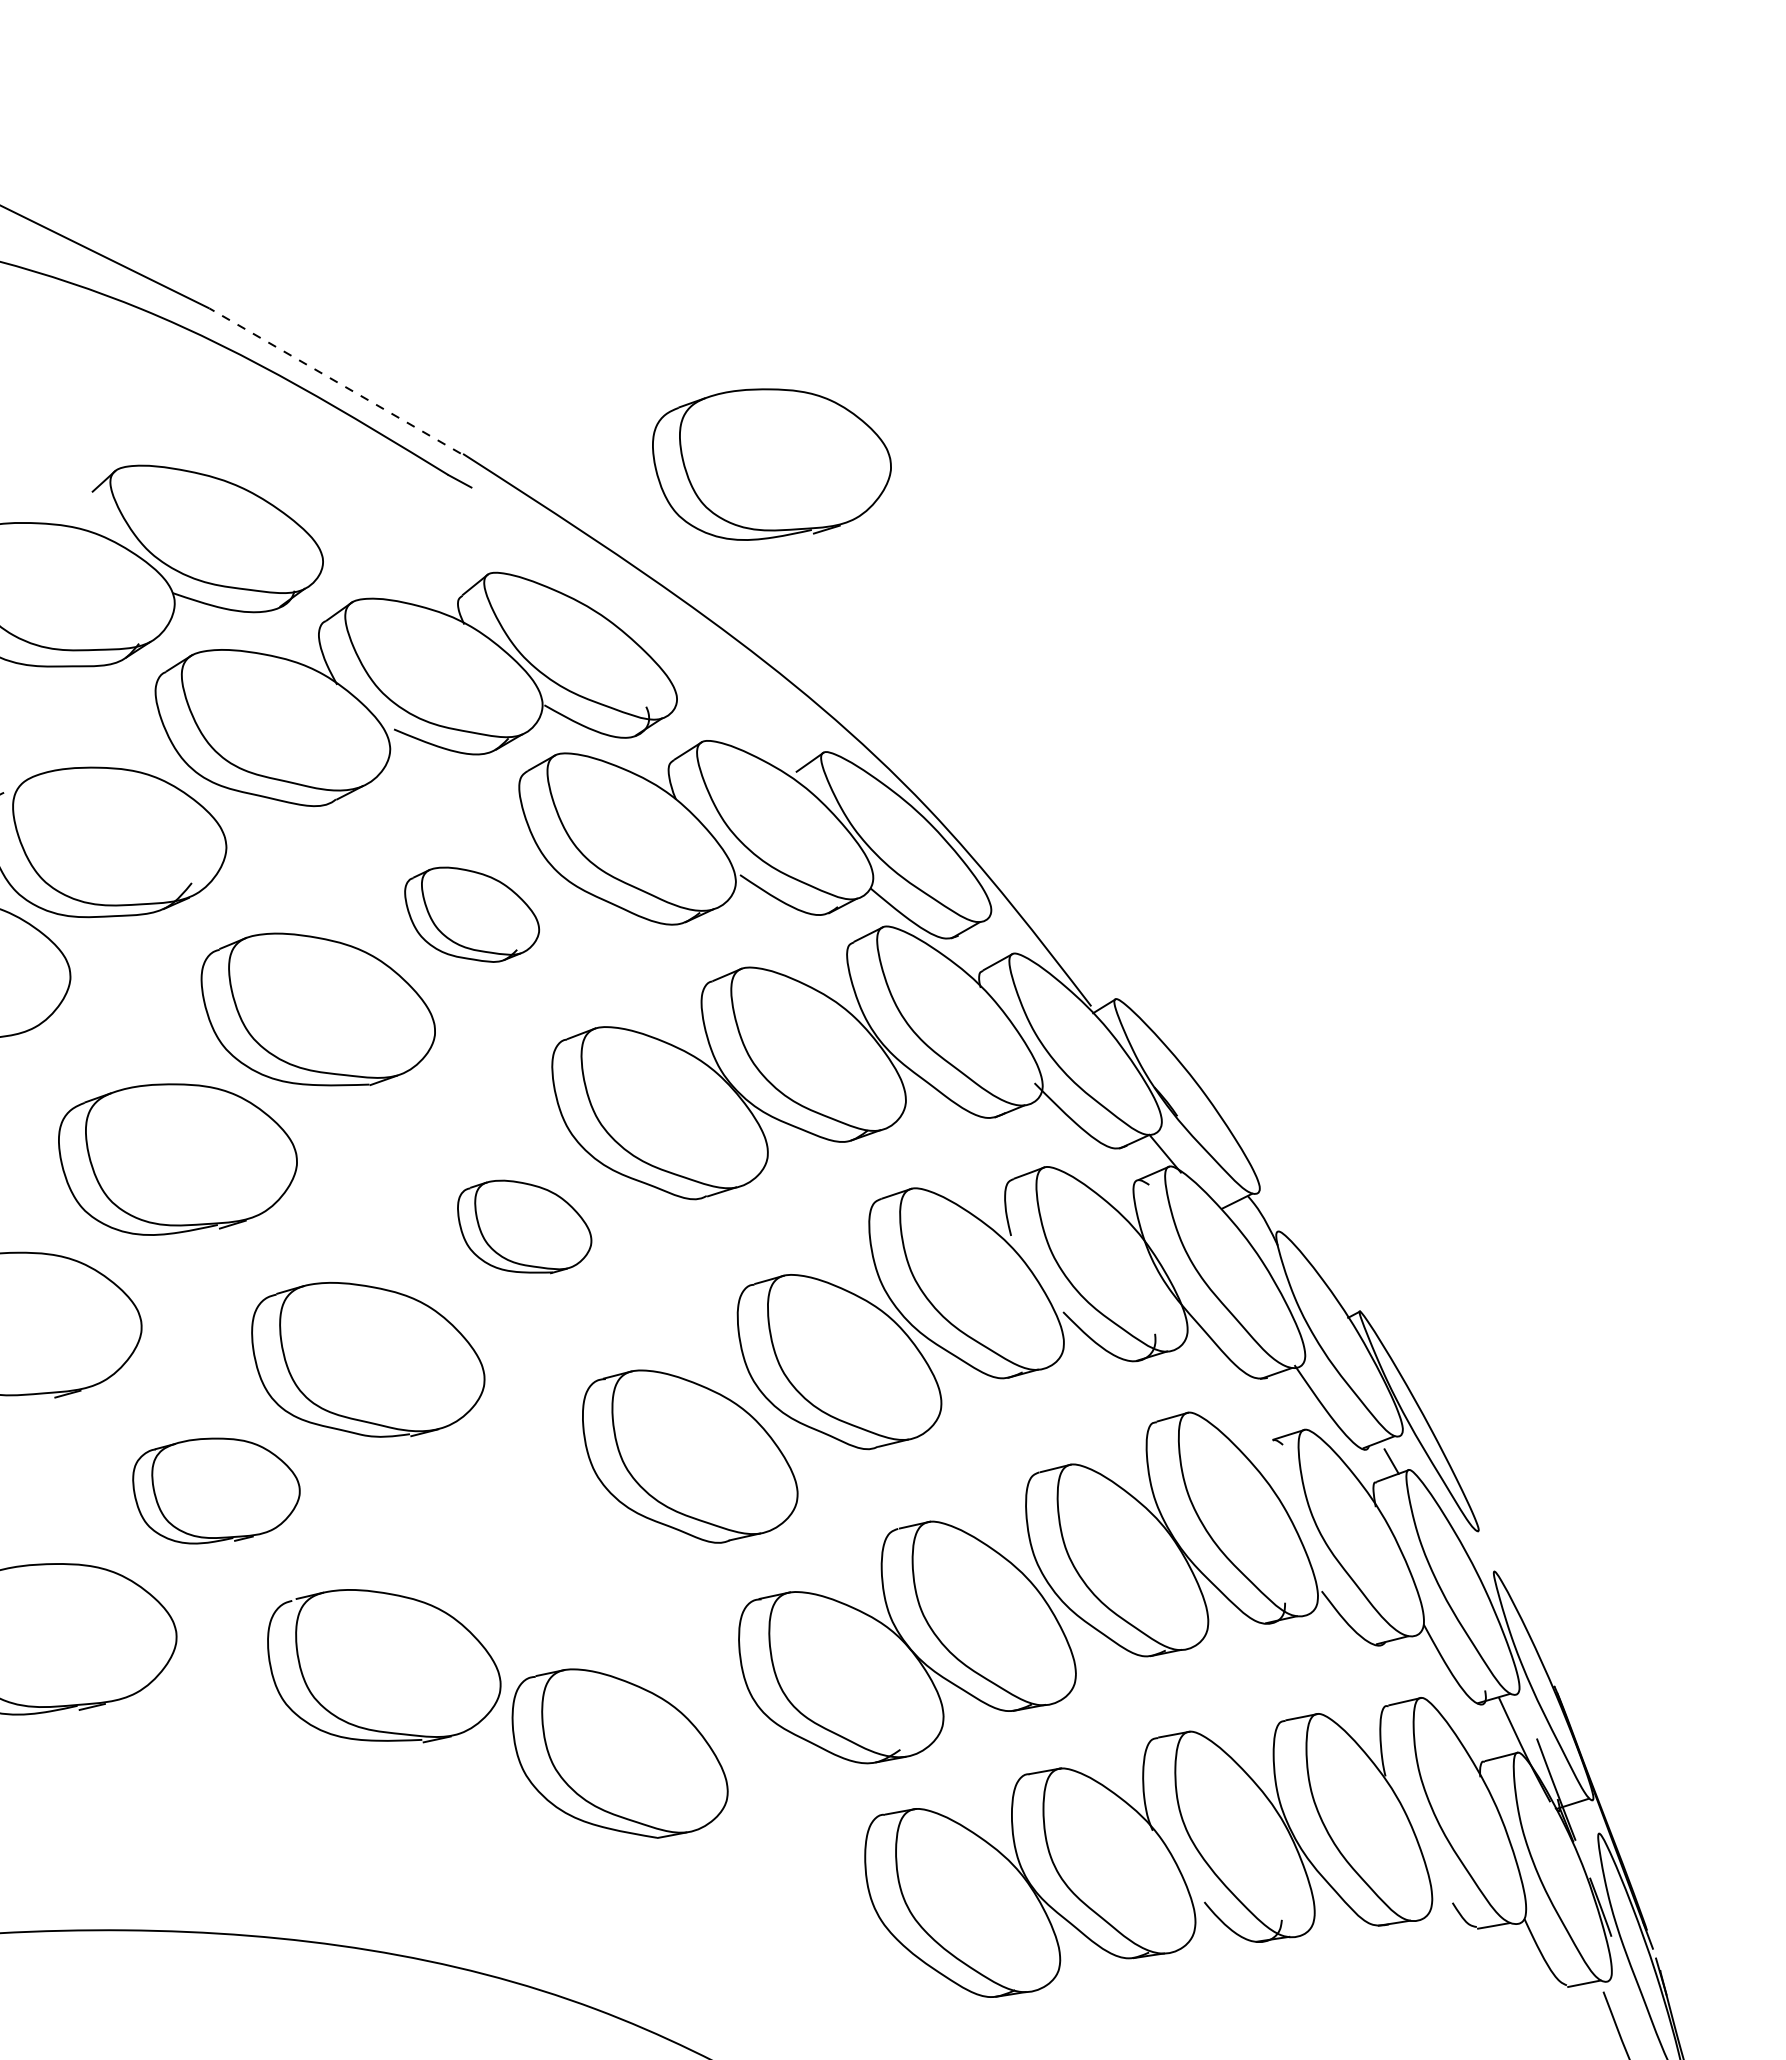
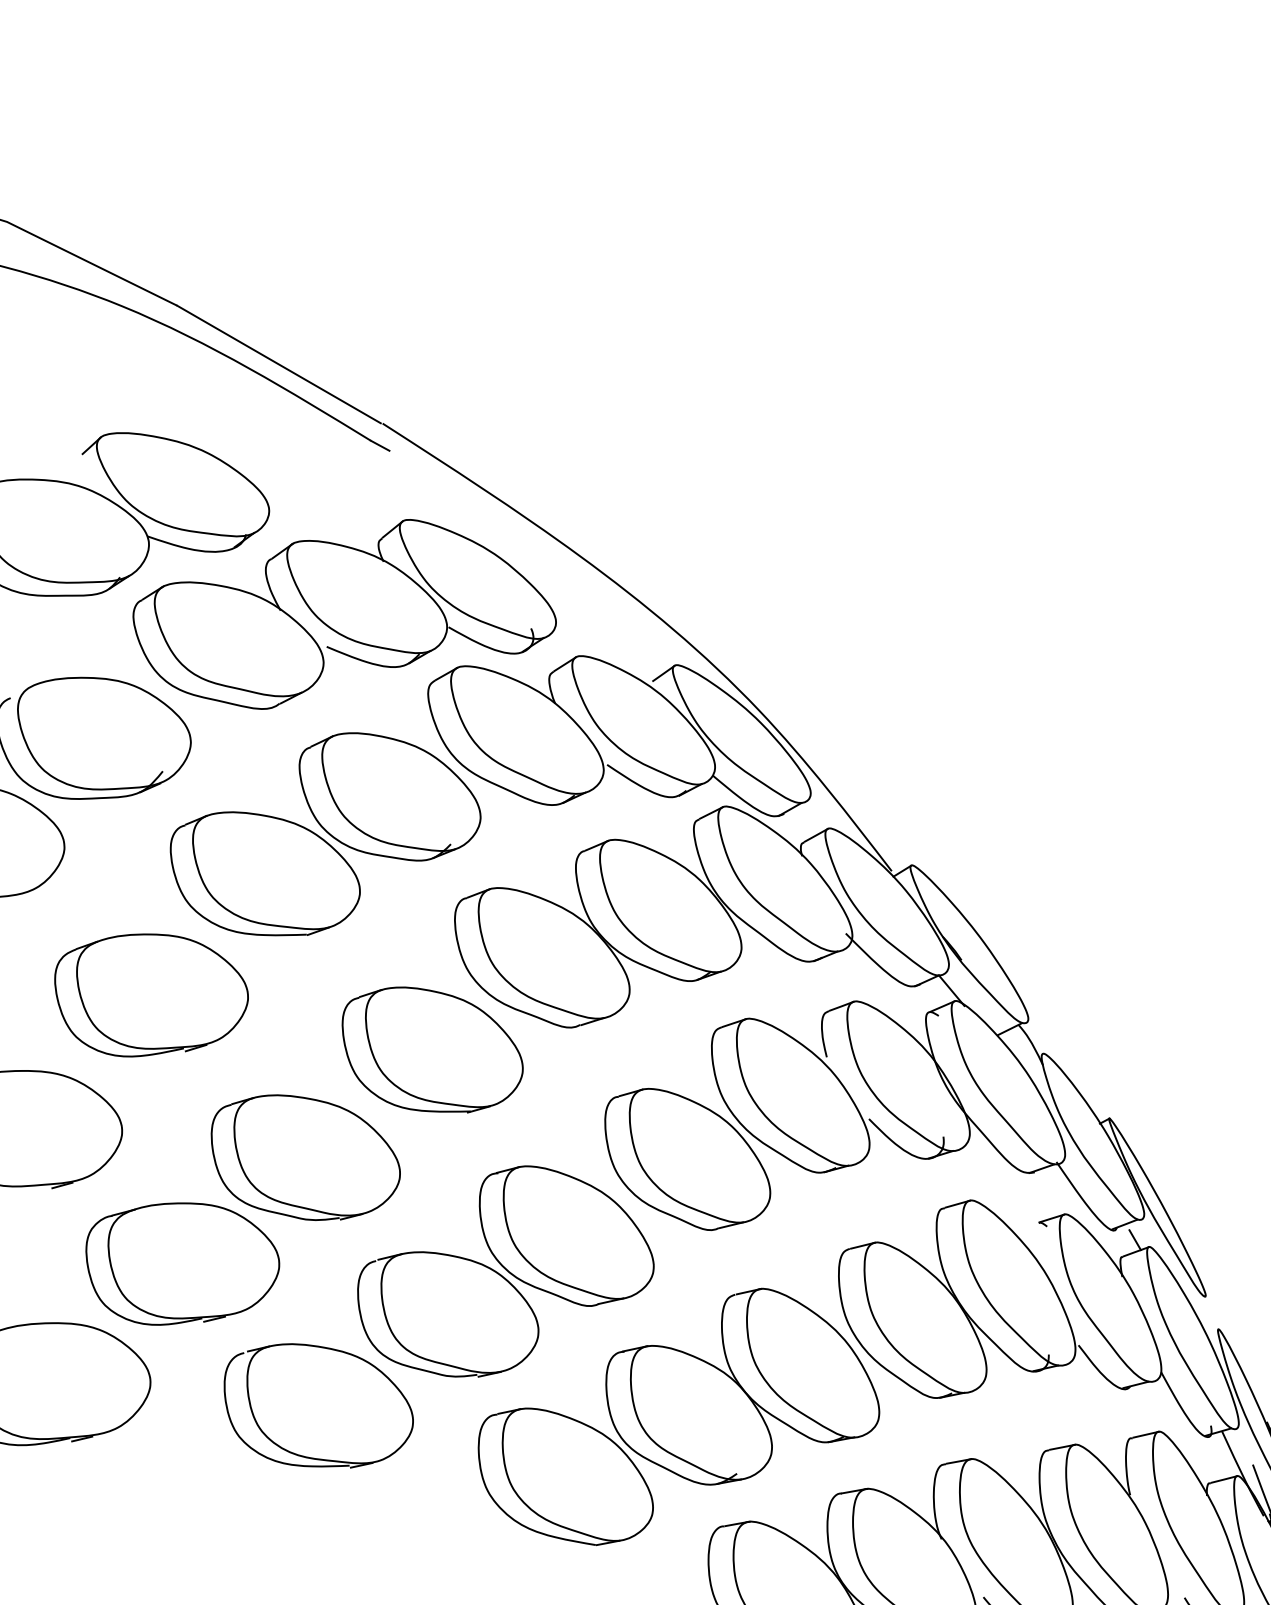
line: (334, 380) -> (278, 364), dashed -> solid
part: (771, 464) -> (632, 432), removed
part: (471, 914) -> (389, 796), size x1.67
part: (524, 1226) -> (432, 1049), size x1.67
part: (216, 1490) -> (182, 1263), size x1.43
part: (543, 1553) -> (447, 1314), added
part: (619, 1753) -> (565, 1476), moved

